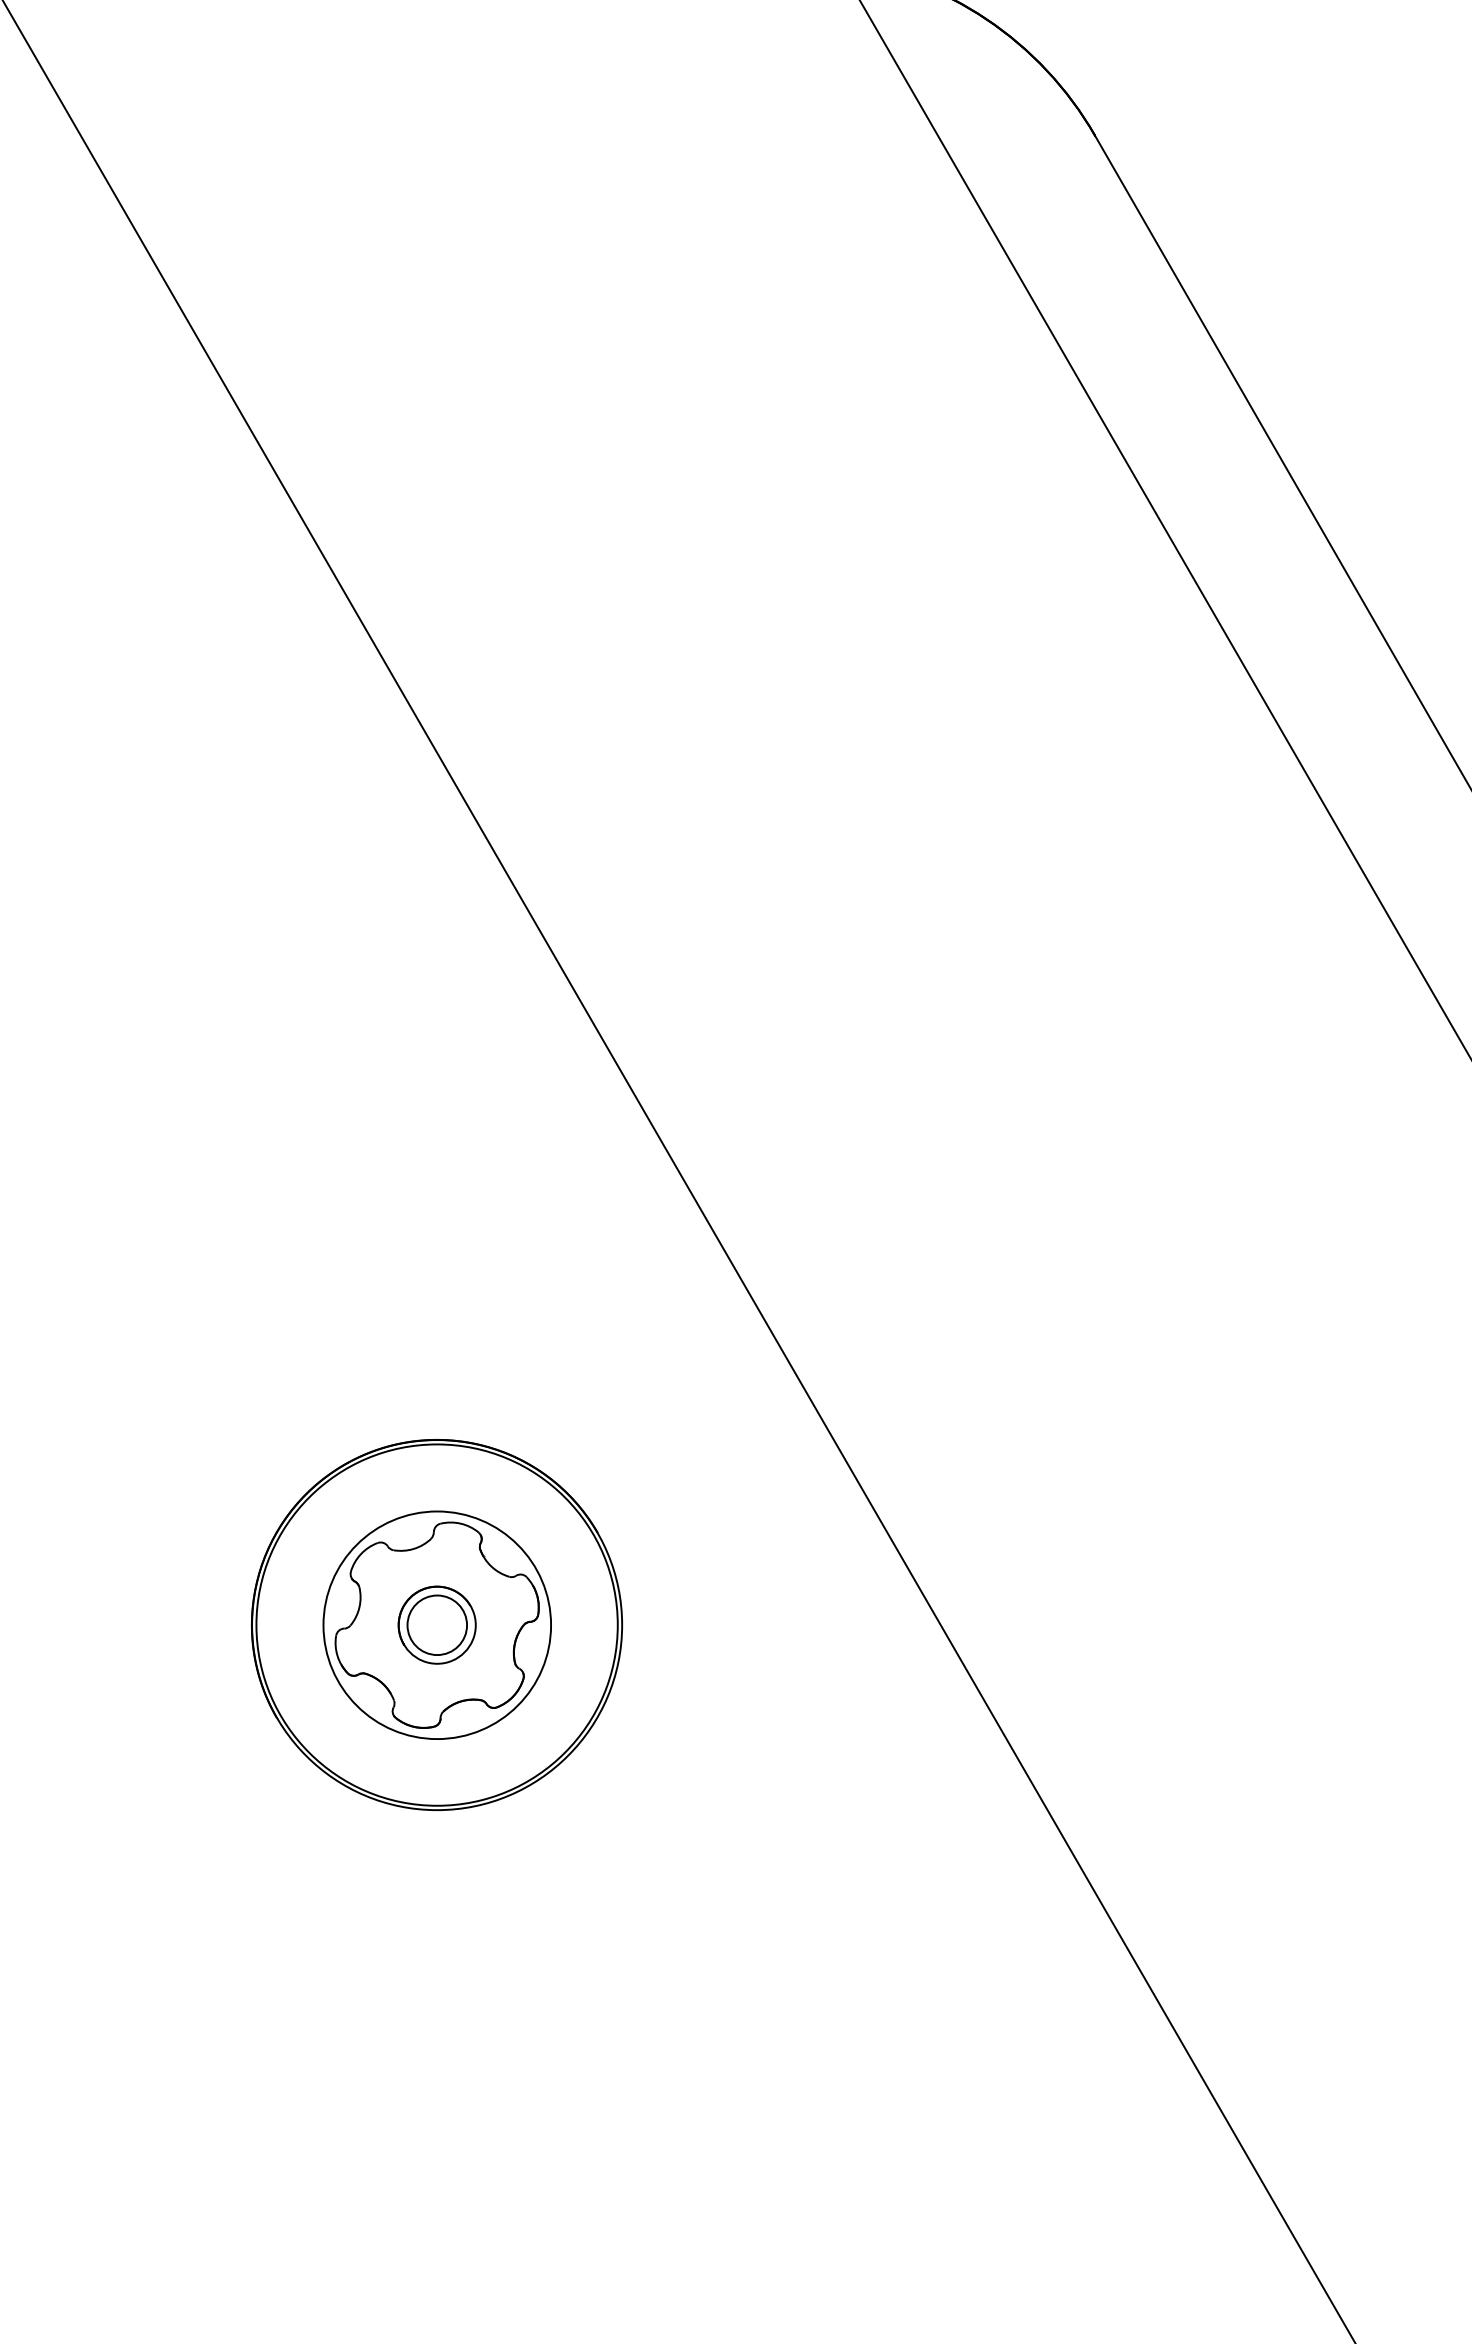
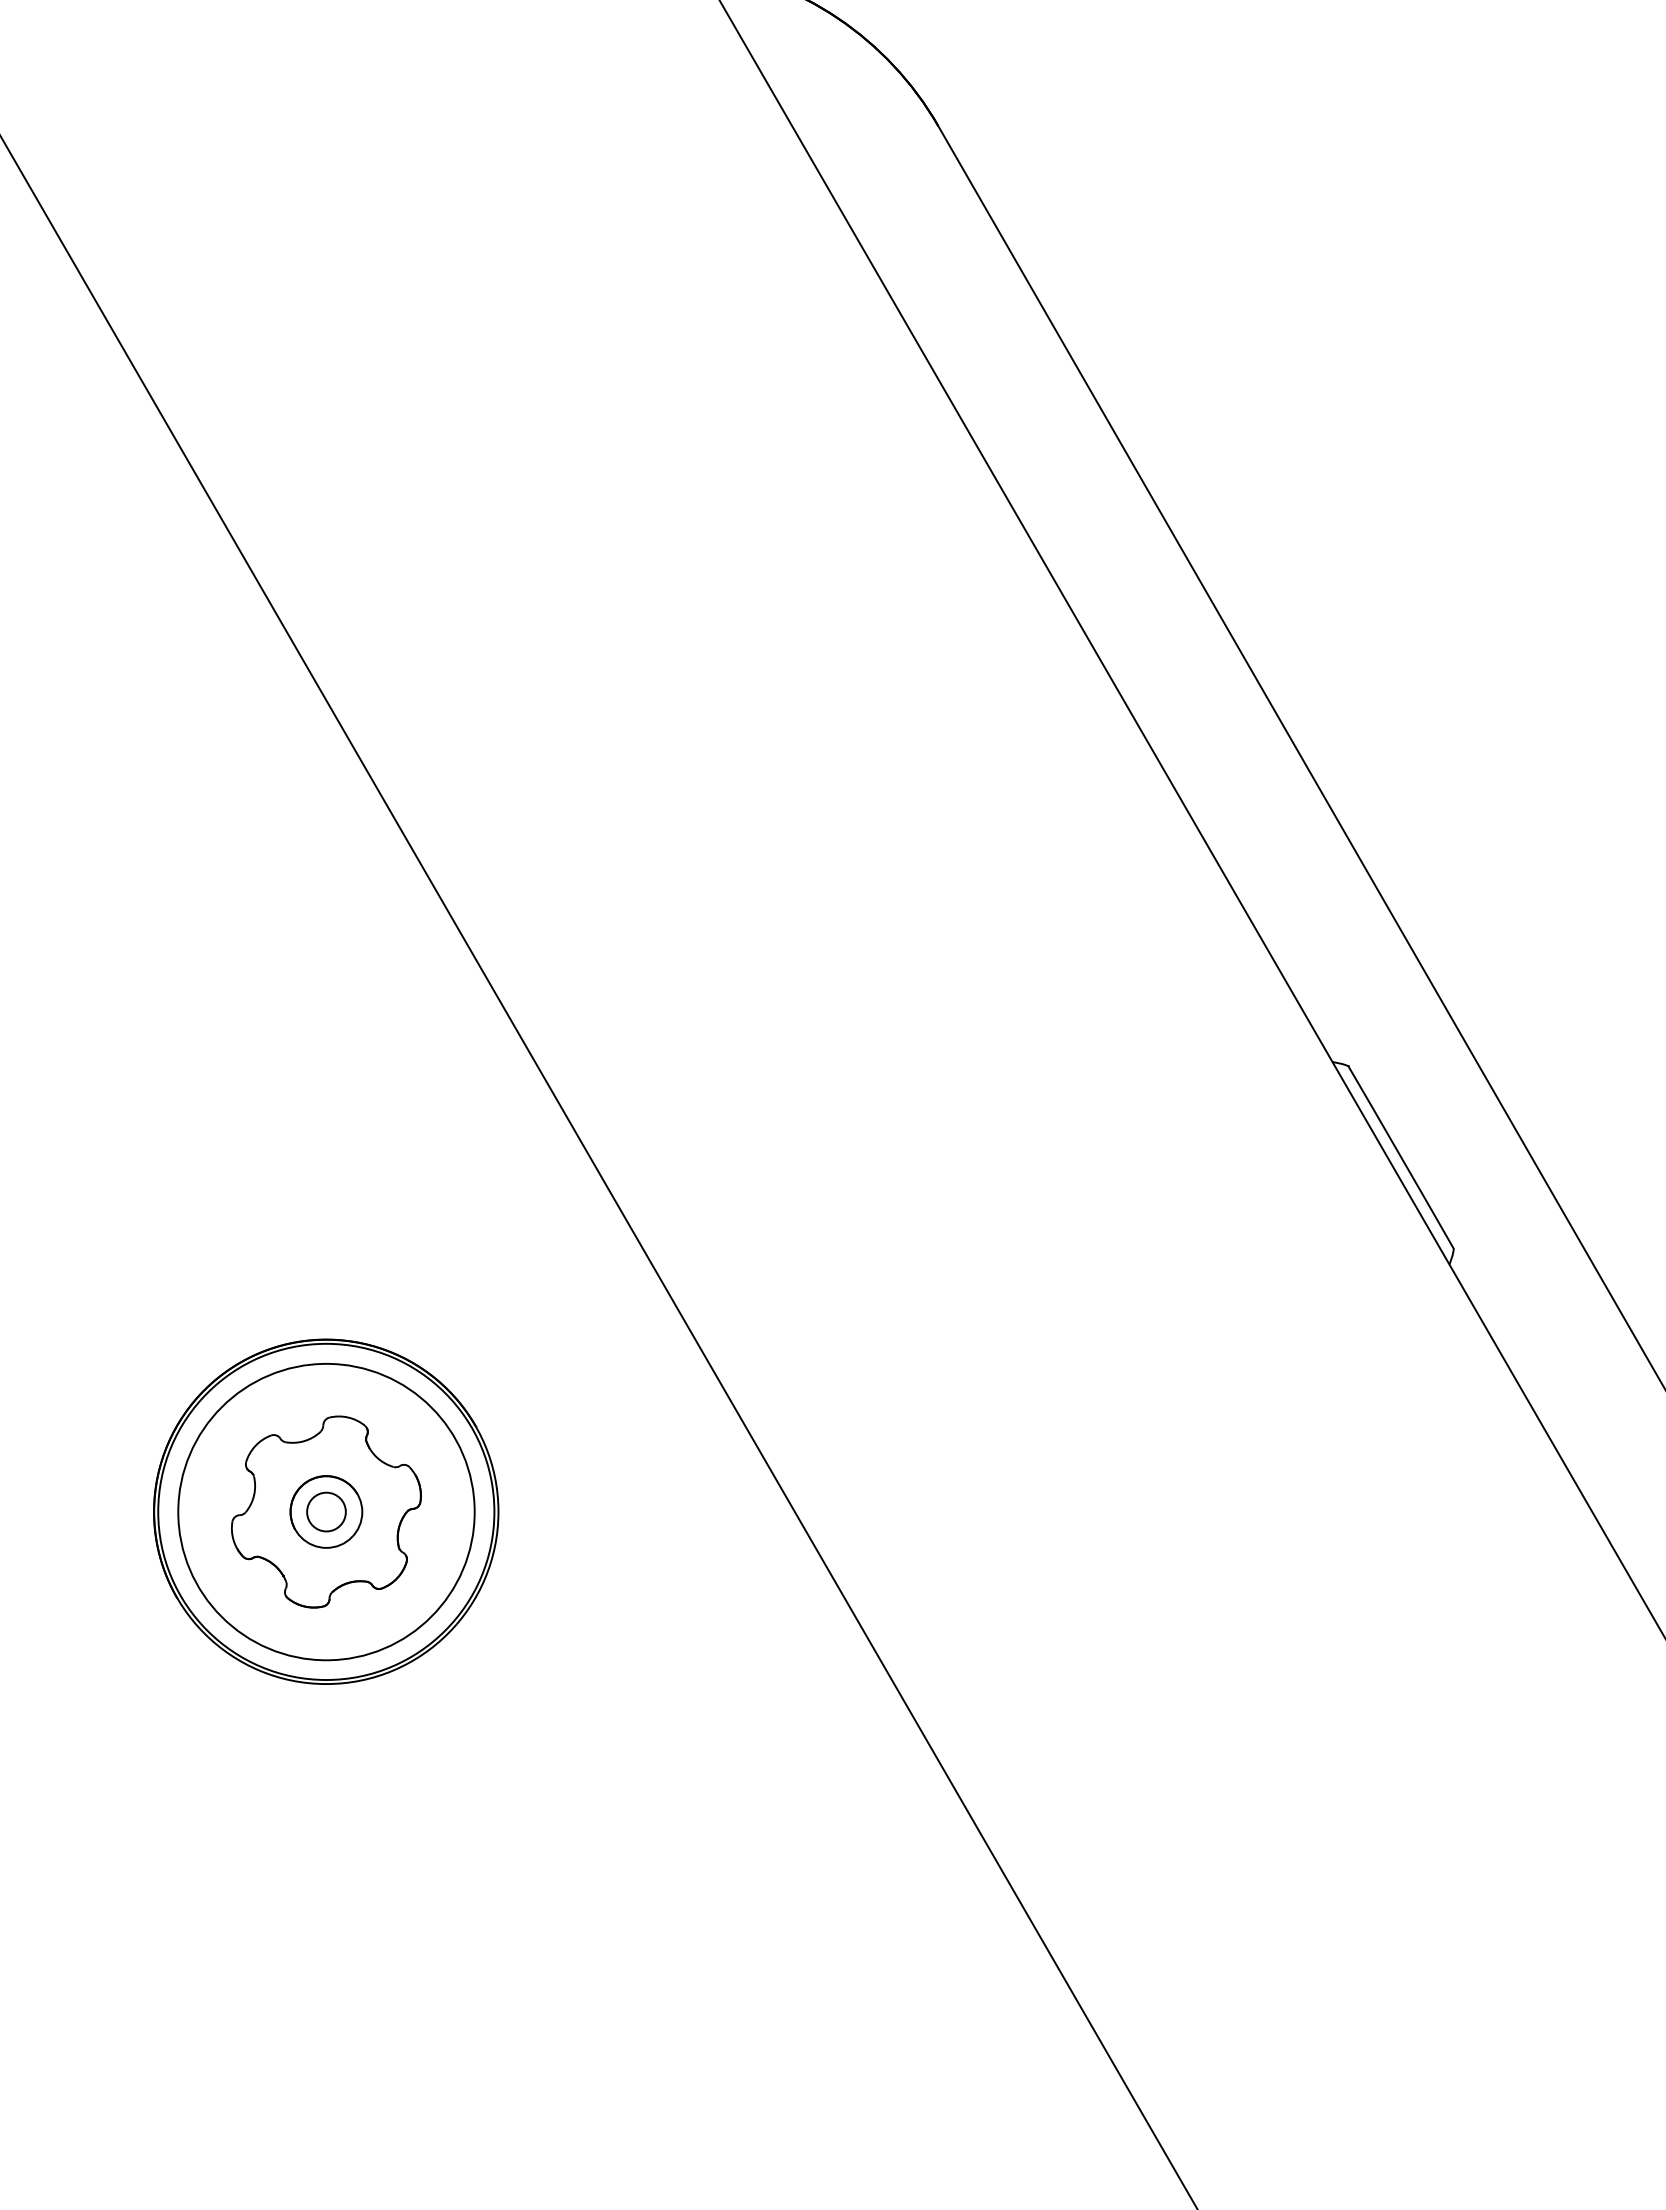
circle: (437, 1624) -> (326, 1511), size x0.7
circle: (437, 1624) -> (326, 1511), size x1.4

